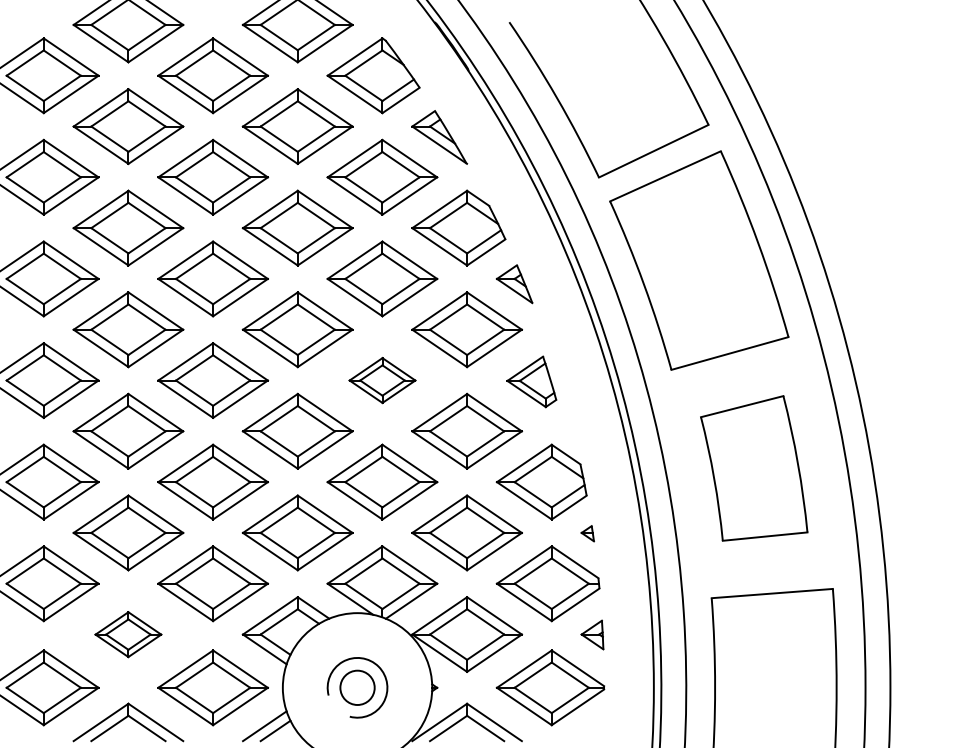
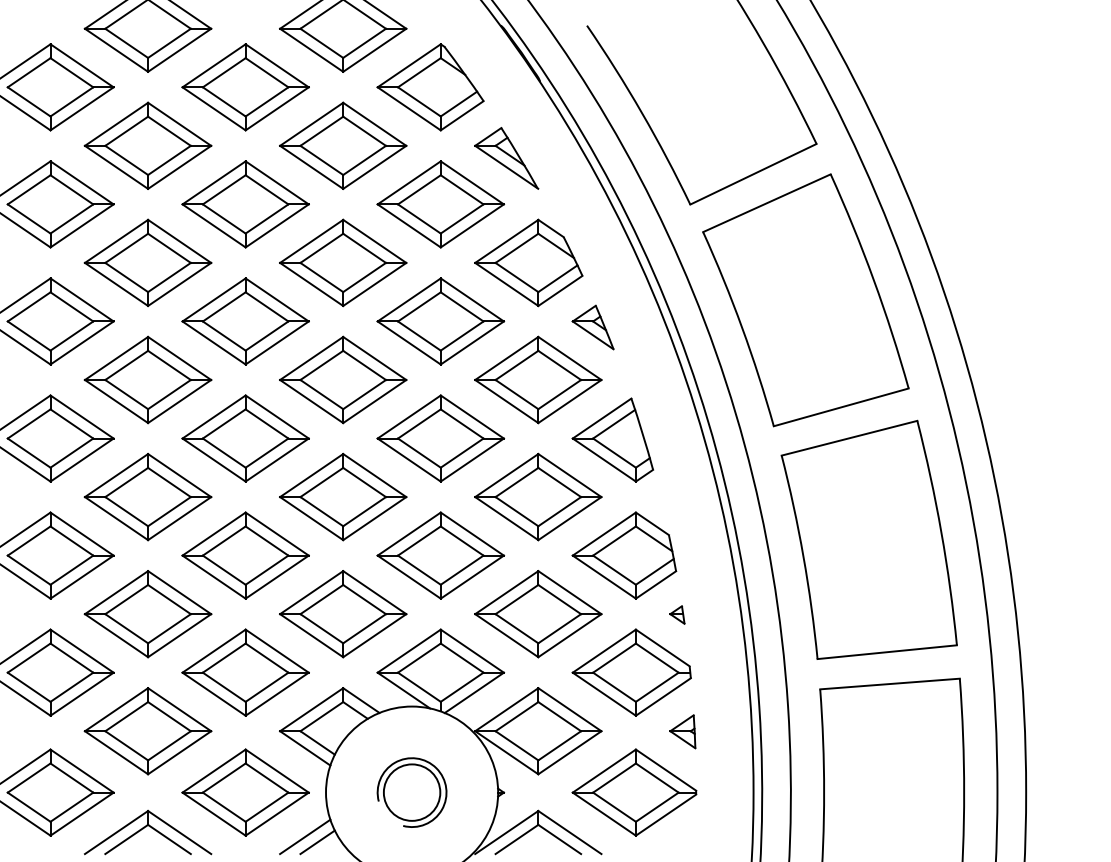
part: (382, 380) -> (440, 438), size x1.67
part: (531, 381) -> (612, 439), size x1.43
part: (753, 468) -> (868, 539), size x1.43
part: (127, 634) -> (147, 731), size x1.67
circle: (357, 687) -> (411, 792), size x1.43

